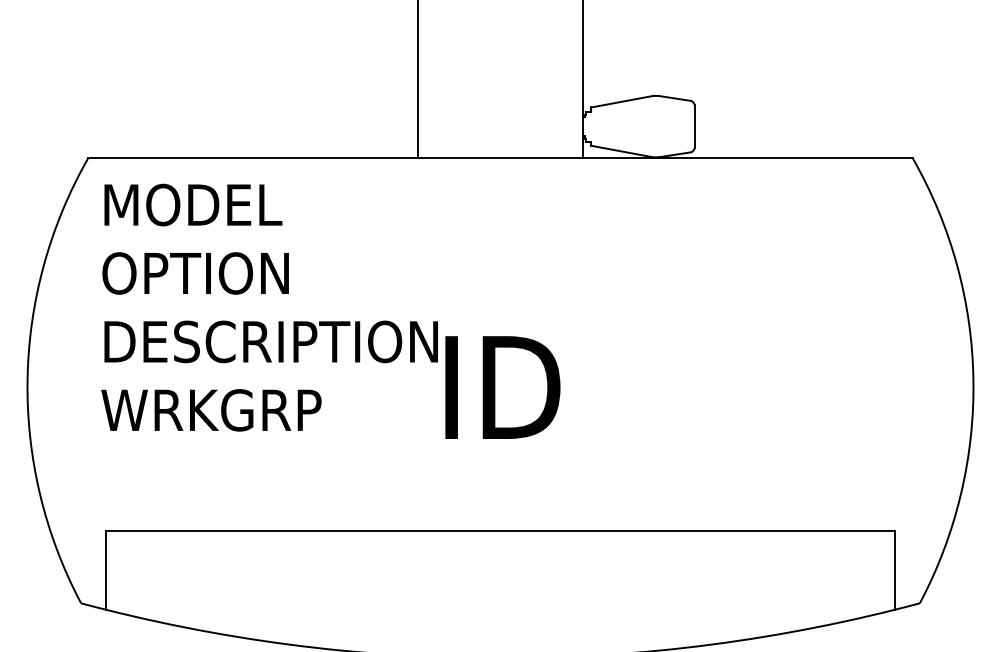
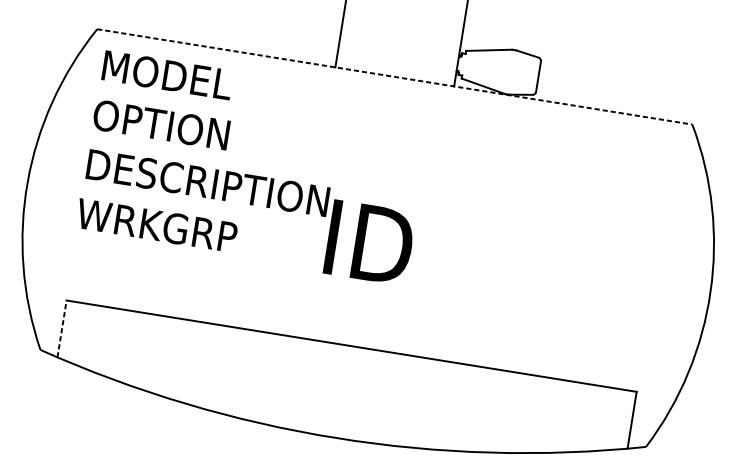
line: (500, 158) -> (394, 77), solid -> dashed
line: (105, 569) -> (62, 328), solid -> dashed

